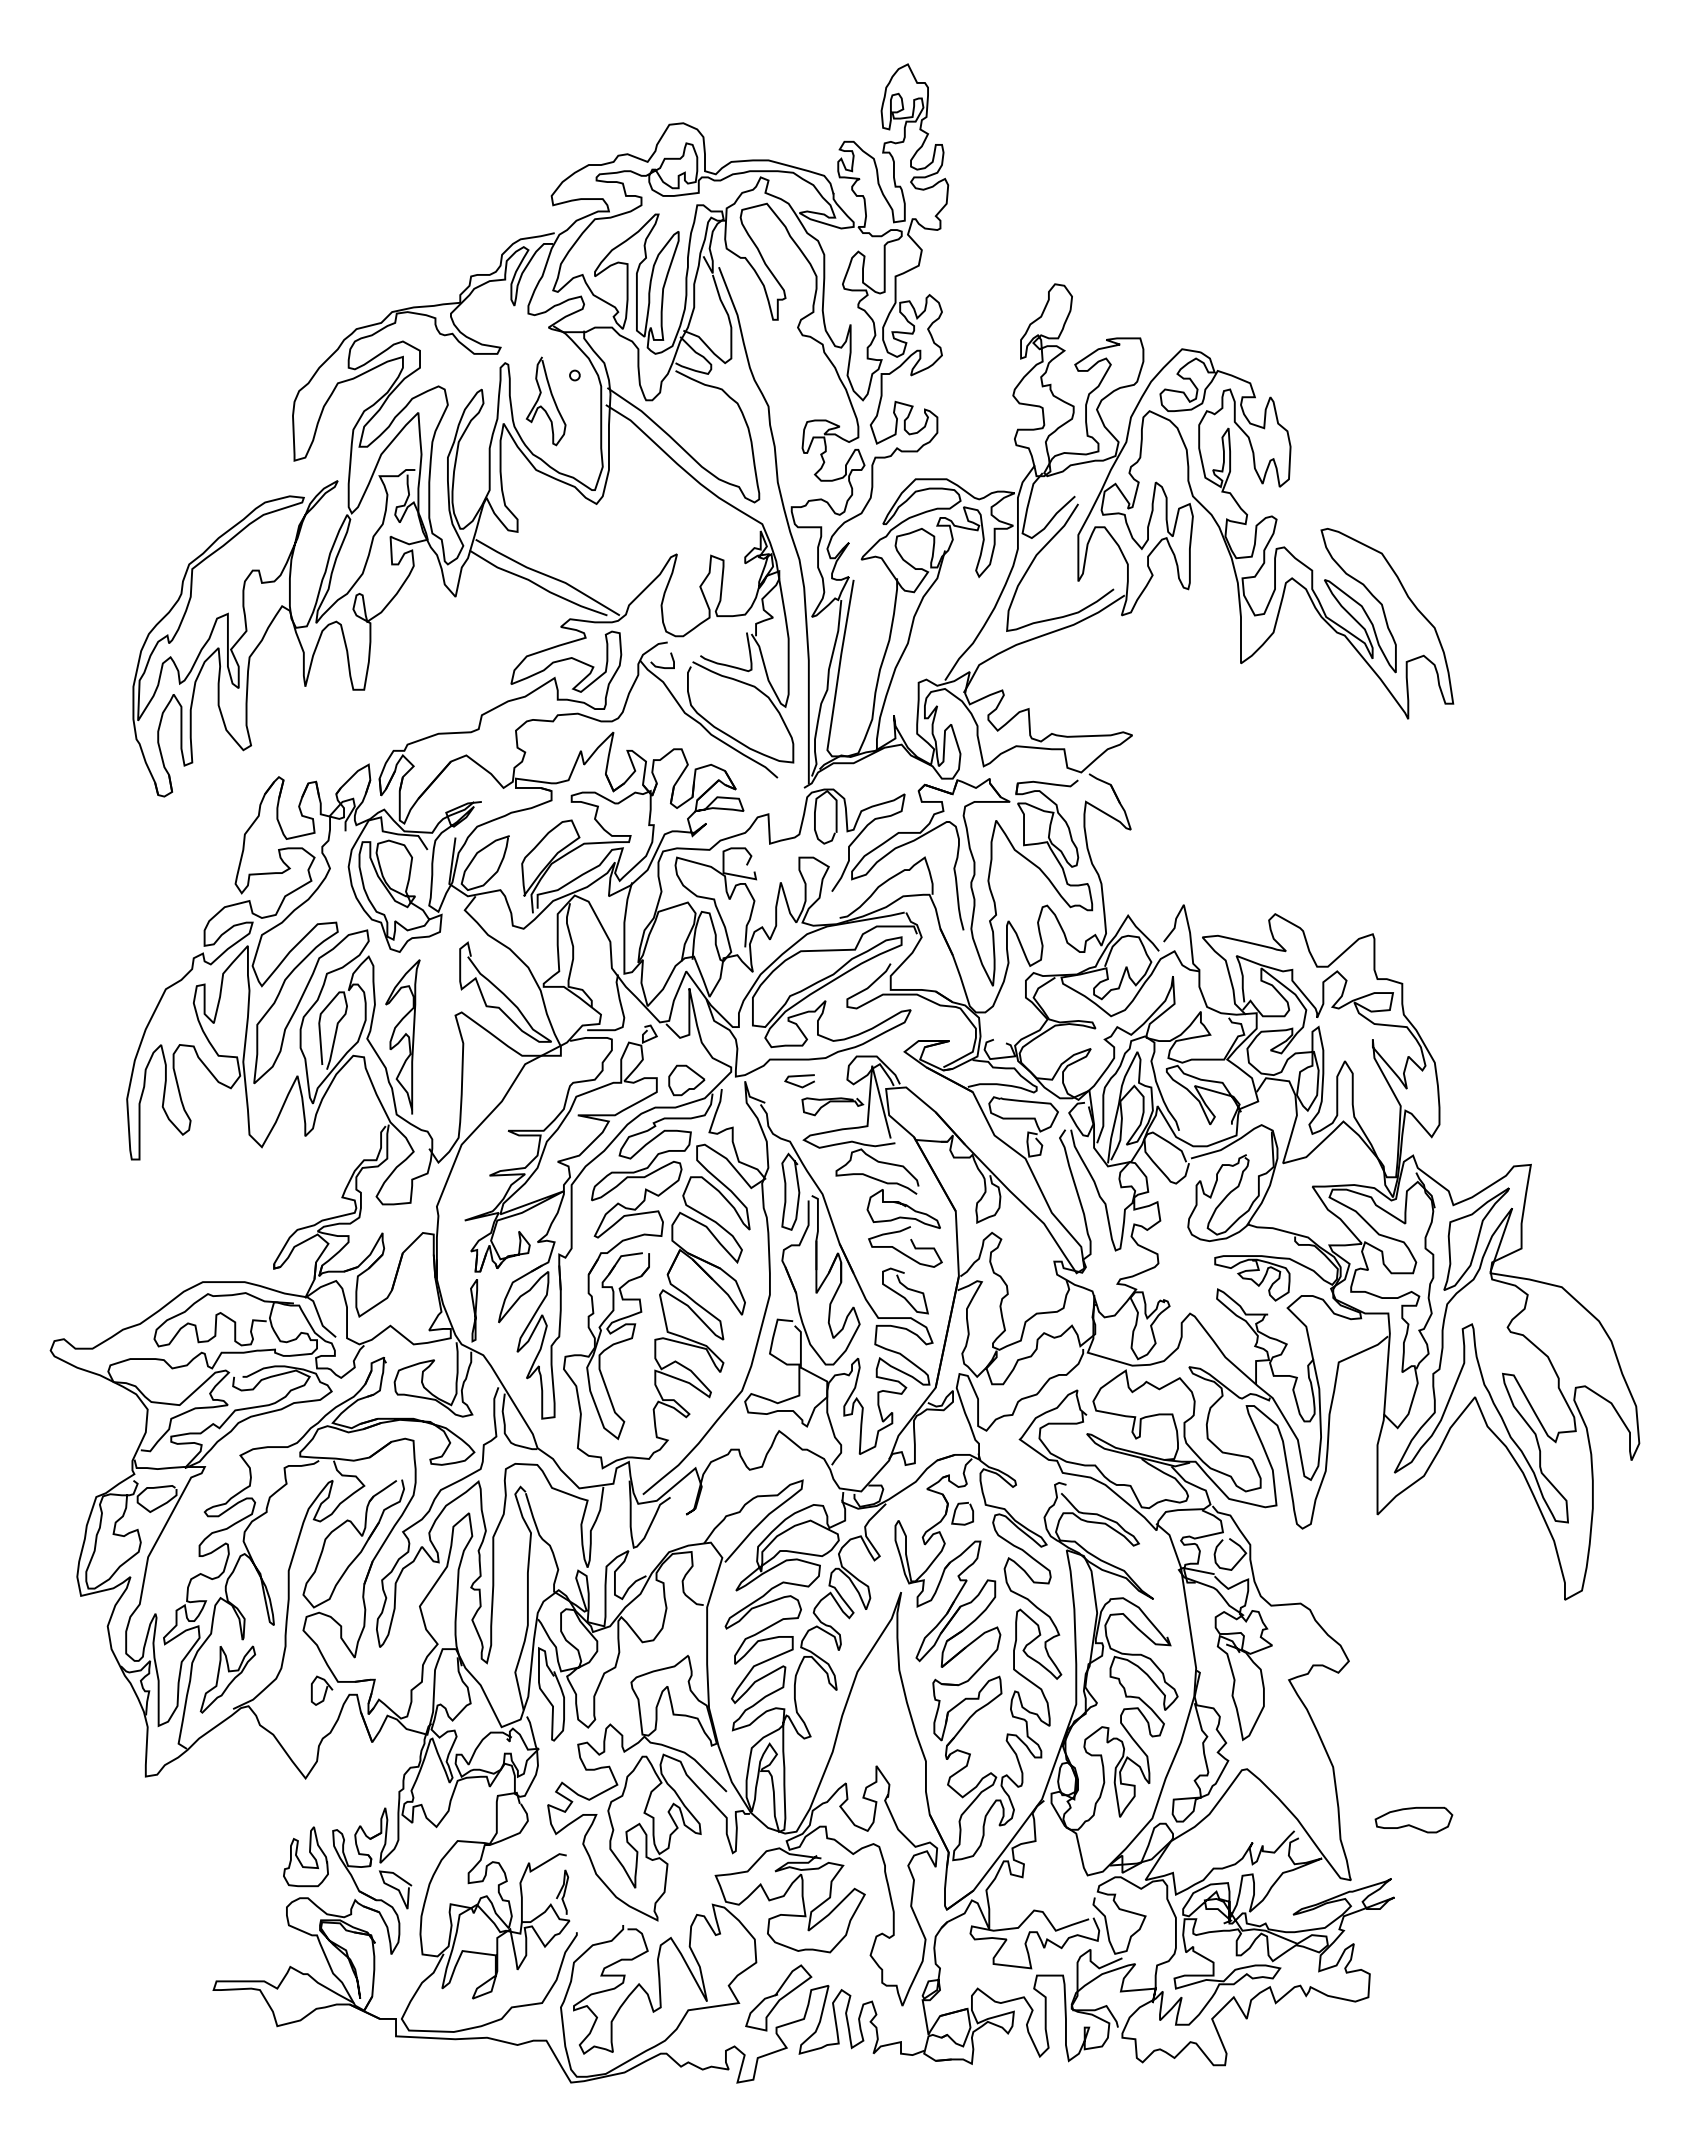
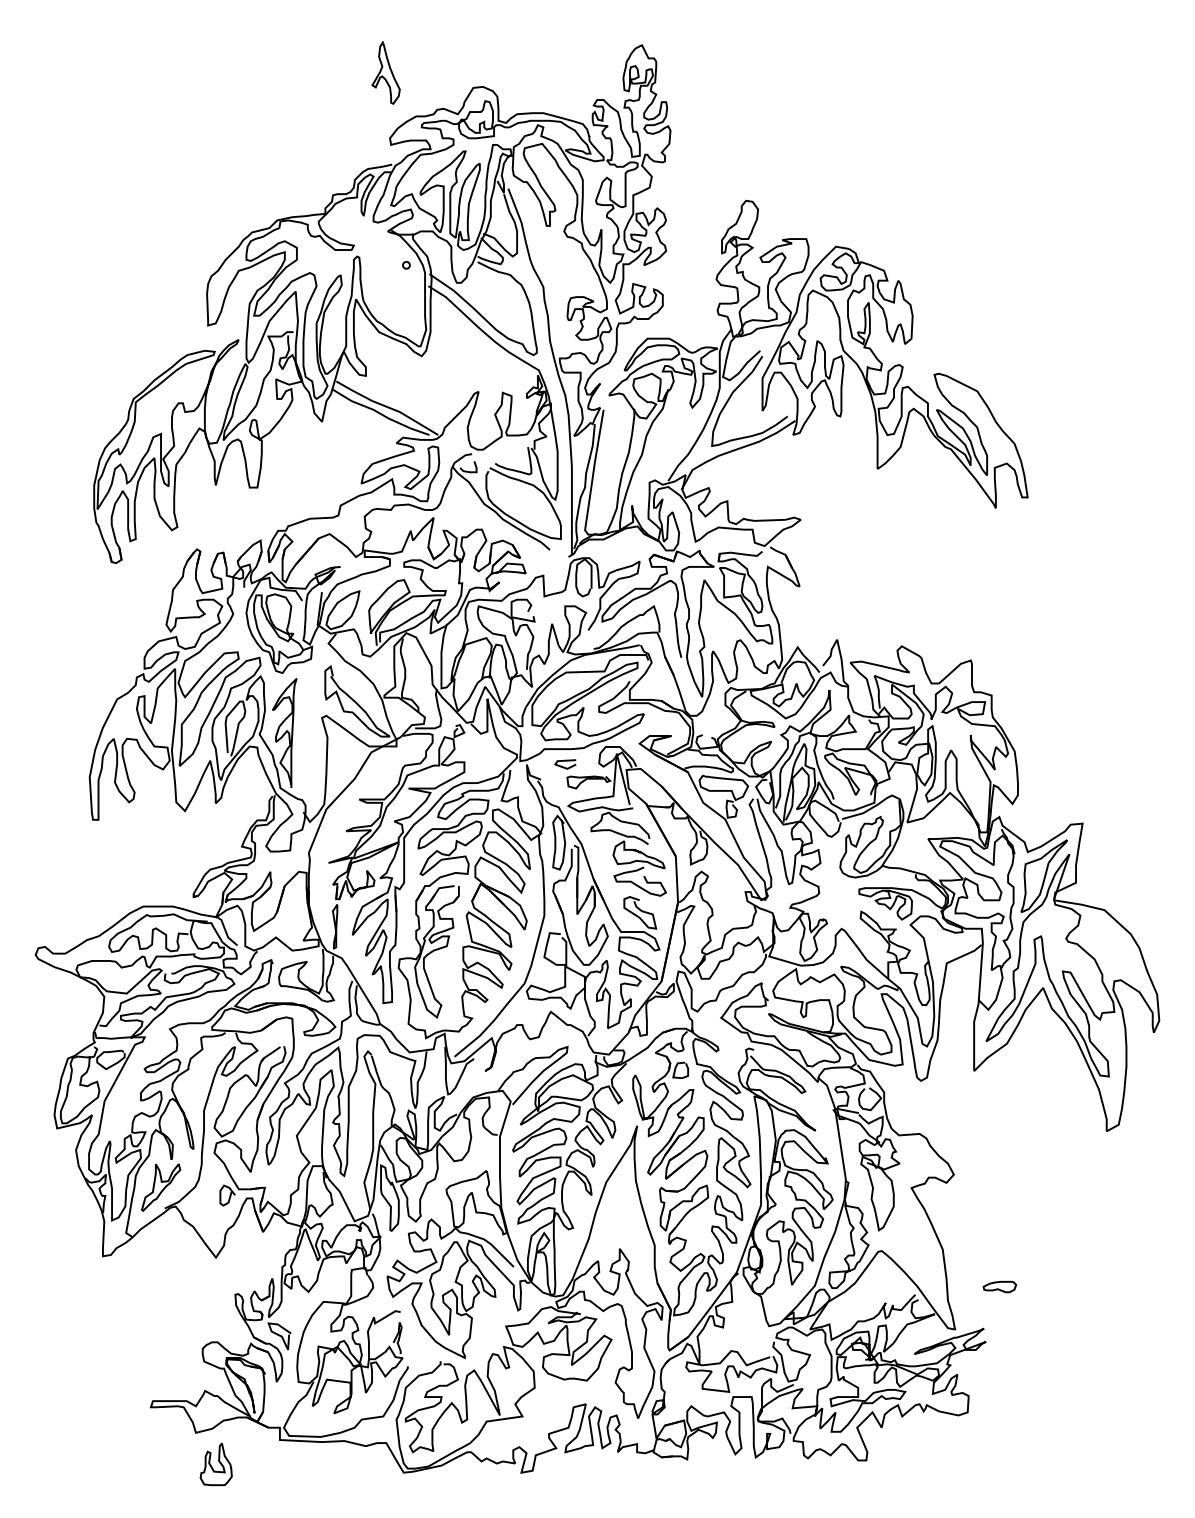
curve: (541, 405) -> (382, 75), moved
part: (686, 1080) -> (485, 763), removed
part: (1413, 1819) -> (999, 1286), size x0.6
curve: (309, 1853) -> (218, 1462), moved
curve: (778, 1999) -> (550, 1413), removed

